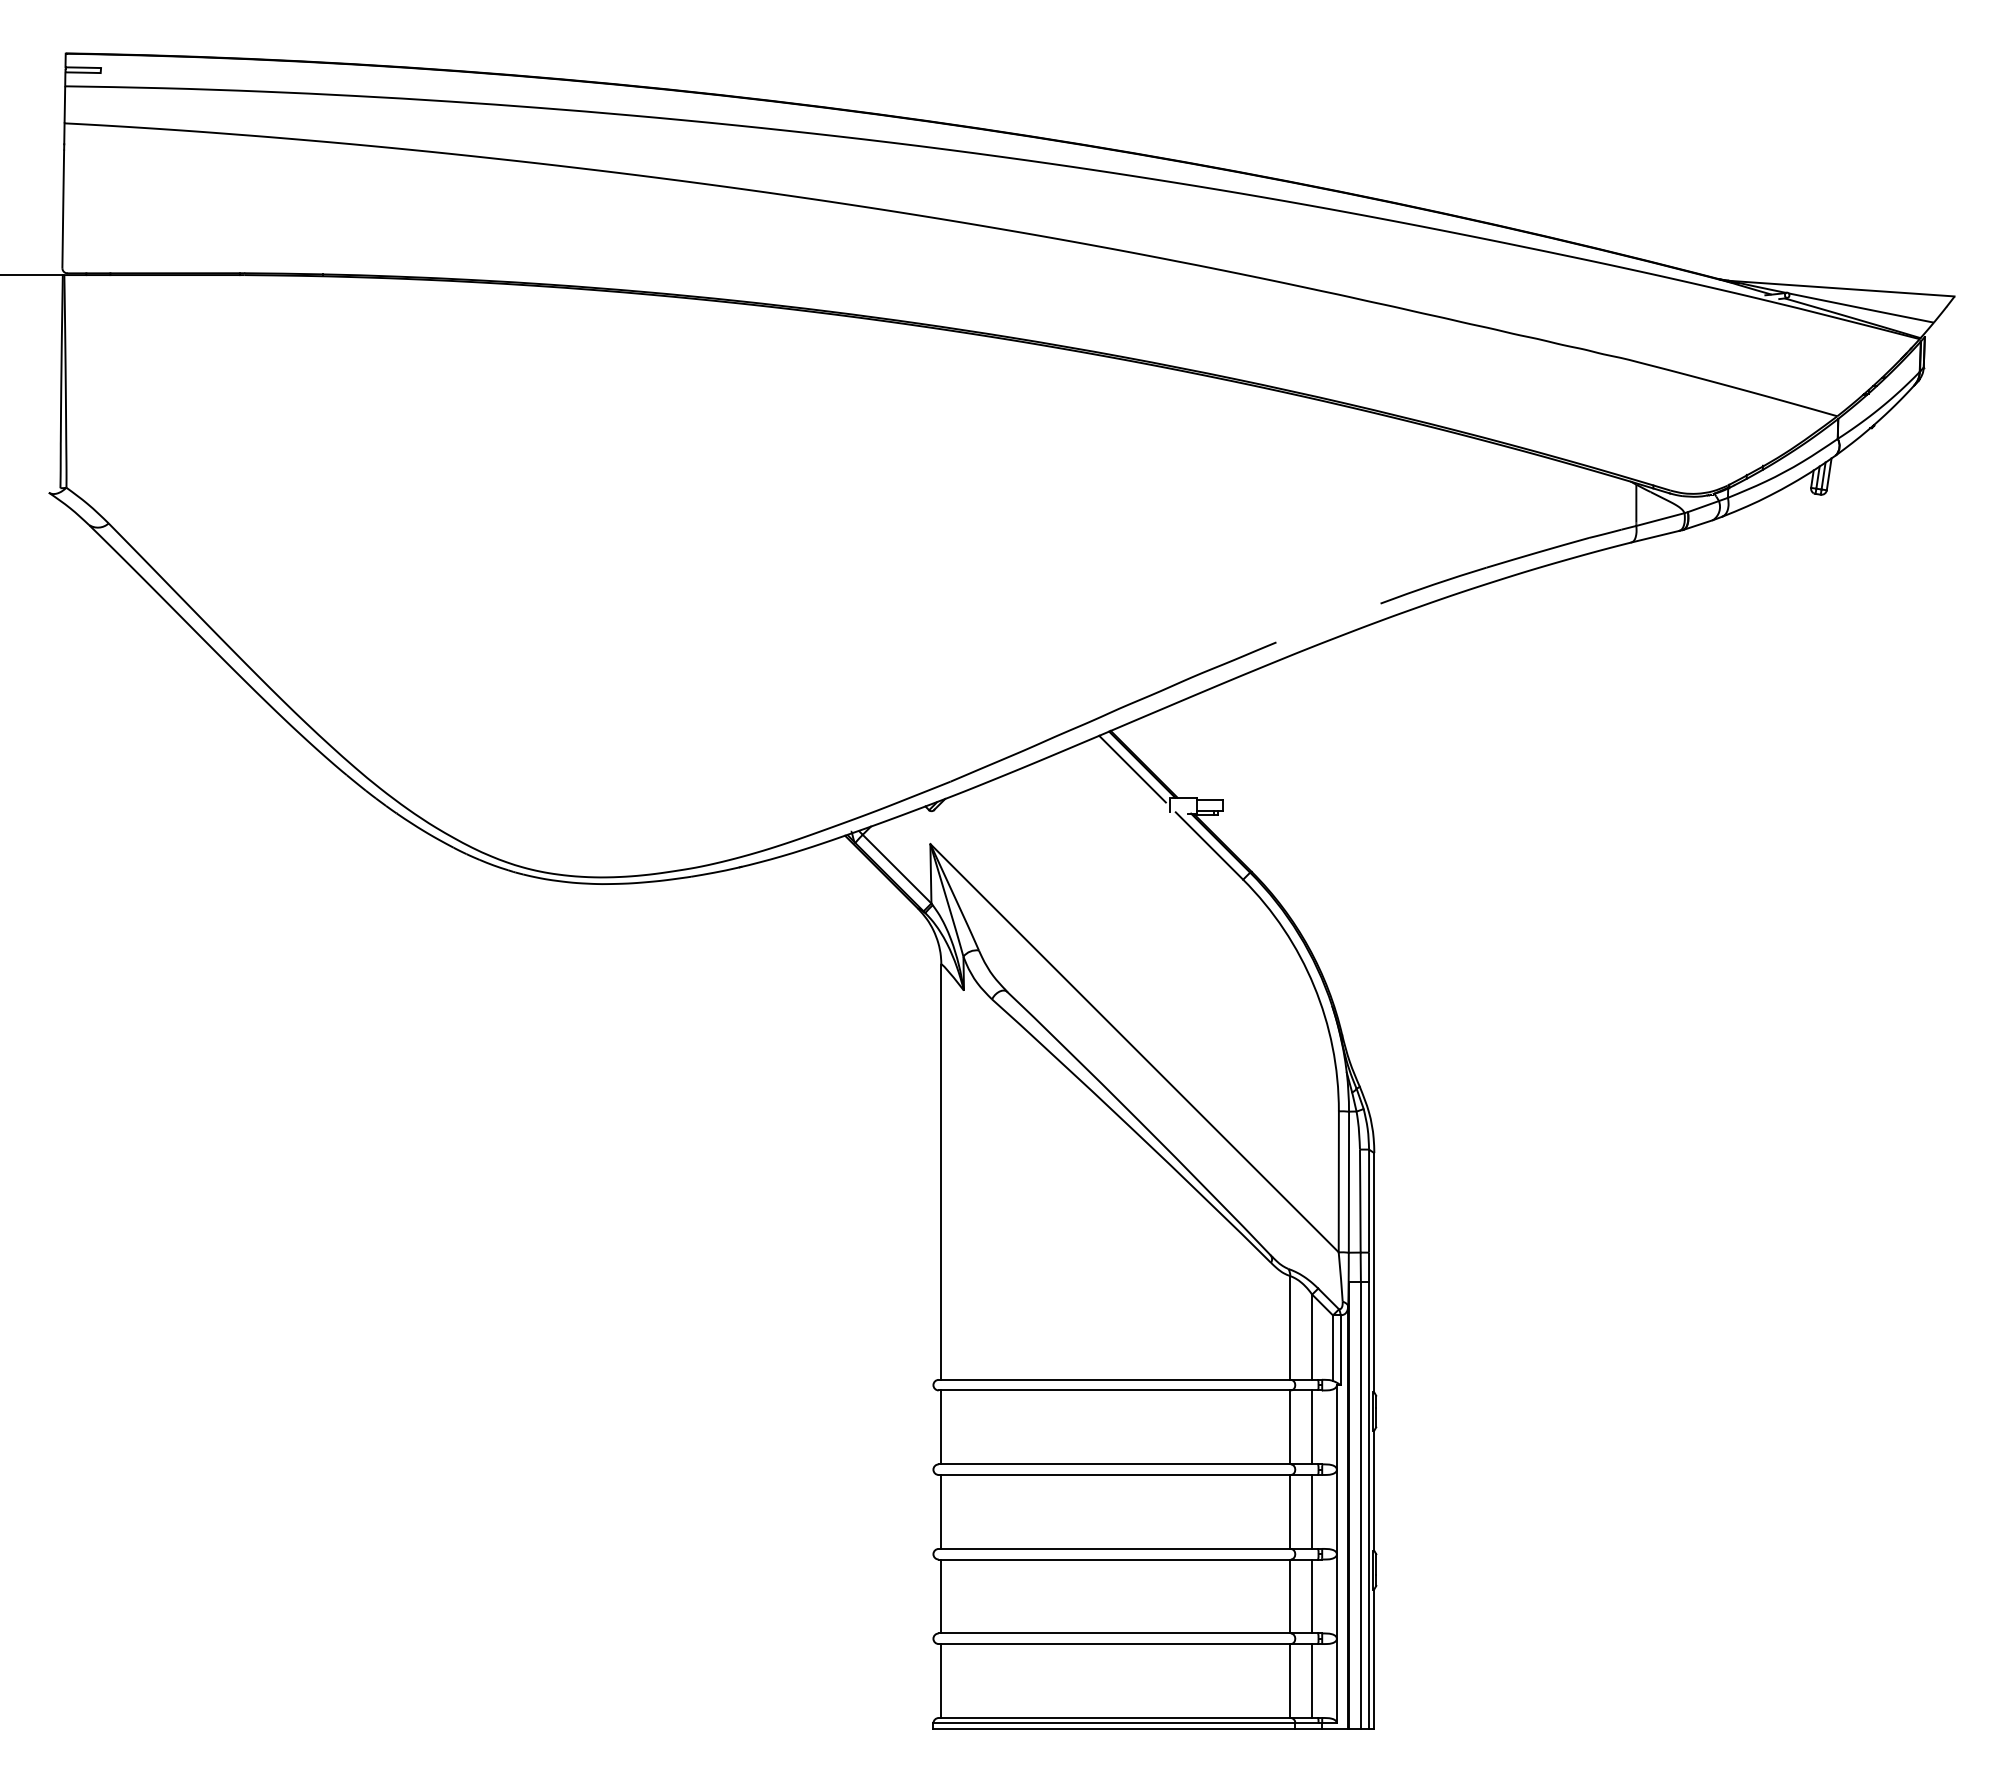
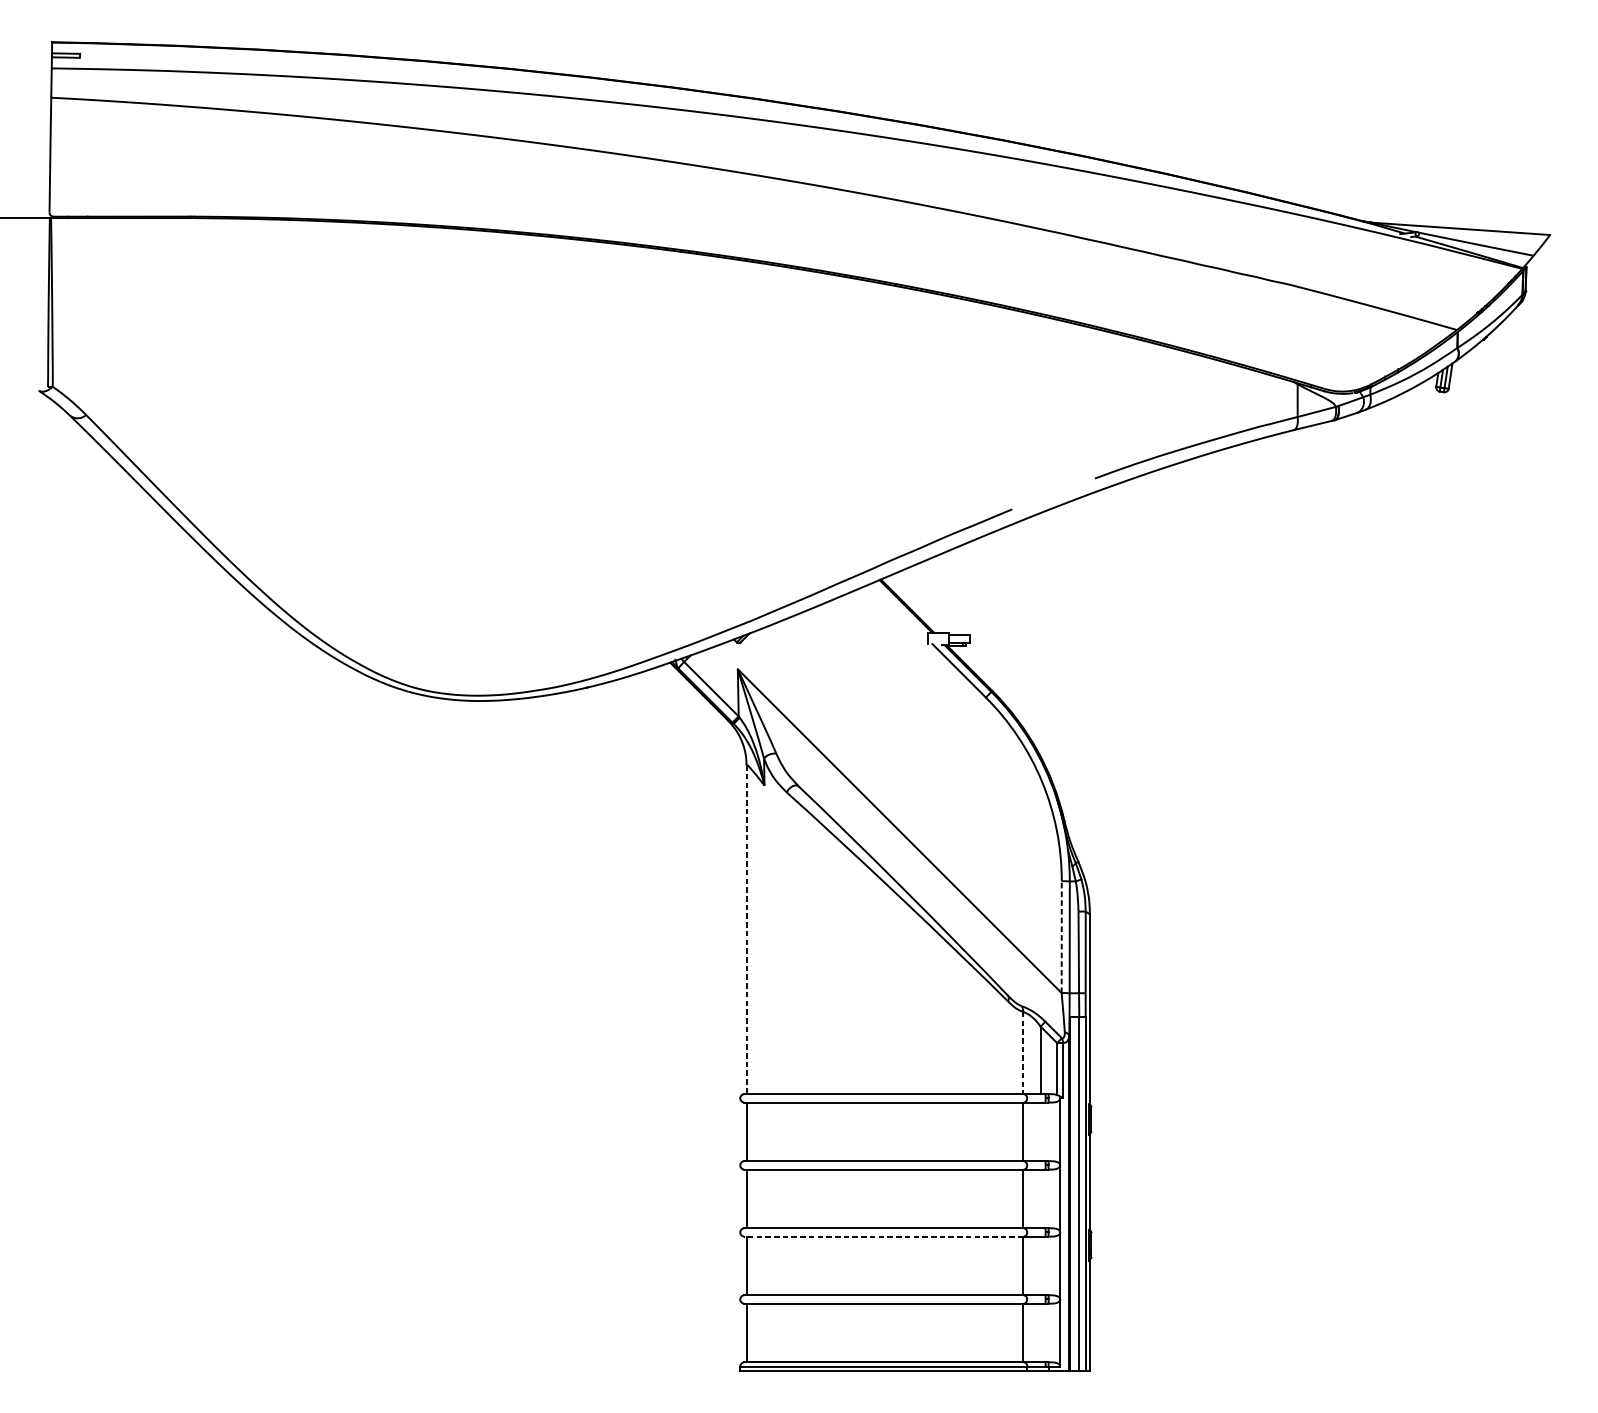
line: (1132, 768) -> (898, 609), removed
line: (941, 1172) -> (746, 929), solid -> dashed
line: (1338, 1181) -> (1061, 936), solid -> dashed
line: (1290, 1327) -> (1023, 1052), solid -> dashed
line: (1312, 1427) -> (1040, 1131), removed
line: (1312, 1511) -> (1040, 1198), removed
line: (1114, 1559) -> (883, 1236), solid -> dashed
line: (1312, 1596) -> (1040, 1265), removed
line: (1312, 1681) -> (1040, 1333), removed

